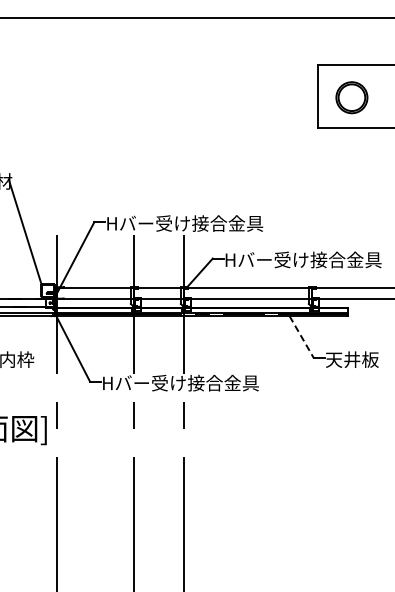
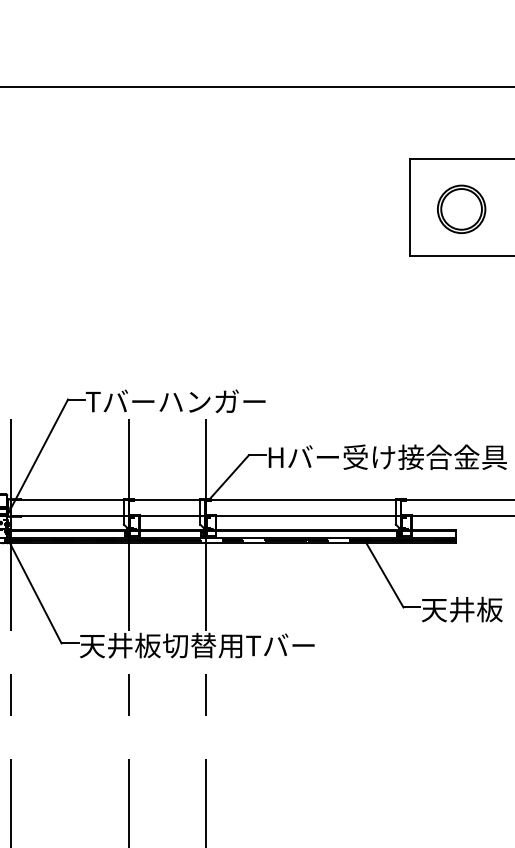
text: (184, 223) -> (205, 401), Hバー受け接合金具 -> Tバーハンガー
line: (302, 337) -> (386, 575), dashed -> solid
text: (180, 382) -> (199, 644), Hバー受け接合金具 -> 天井板切替用Tバー

